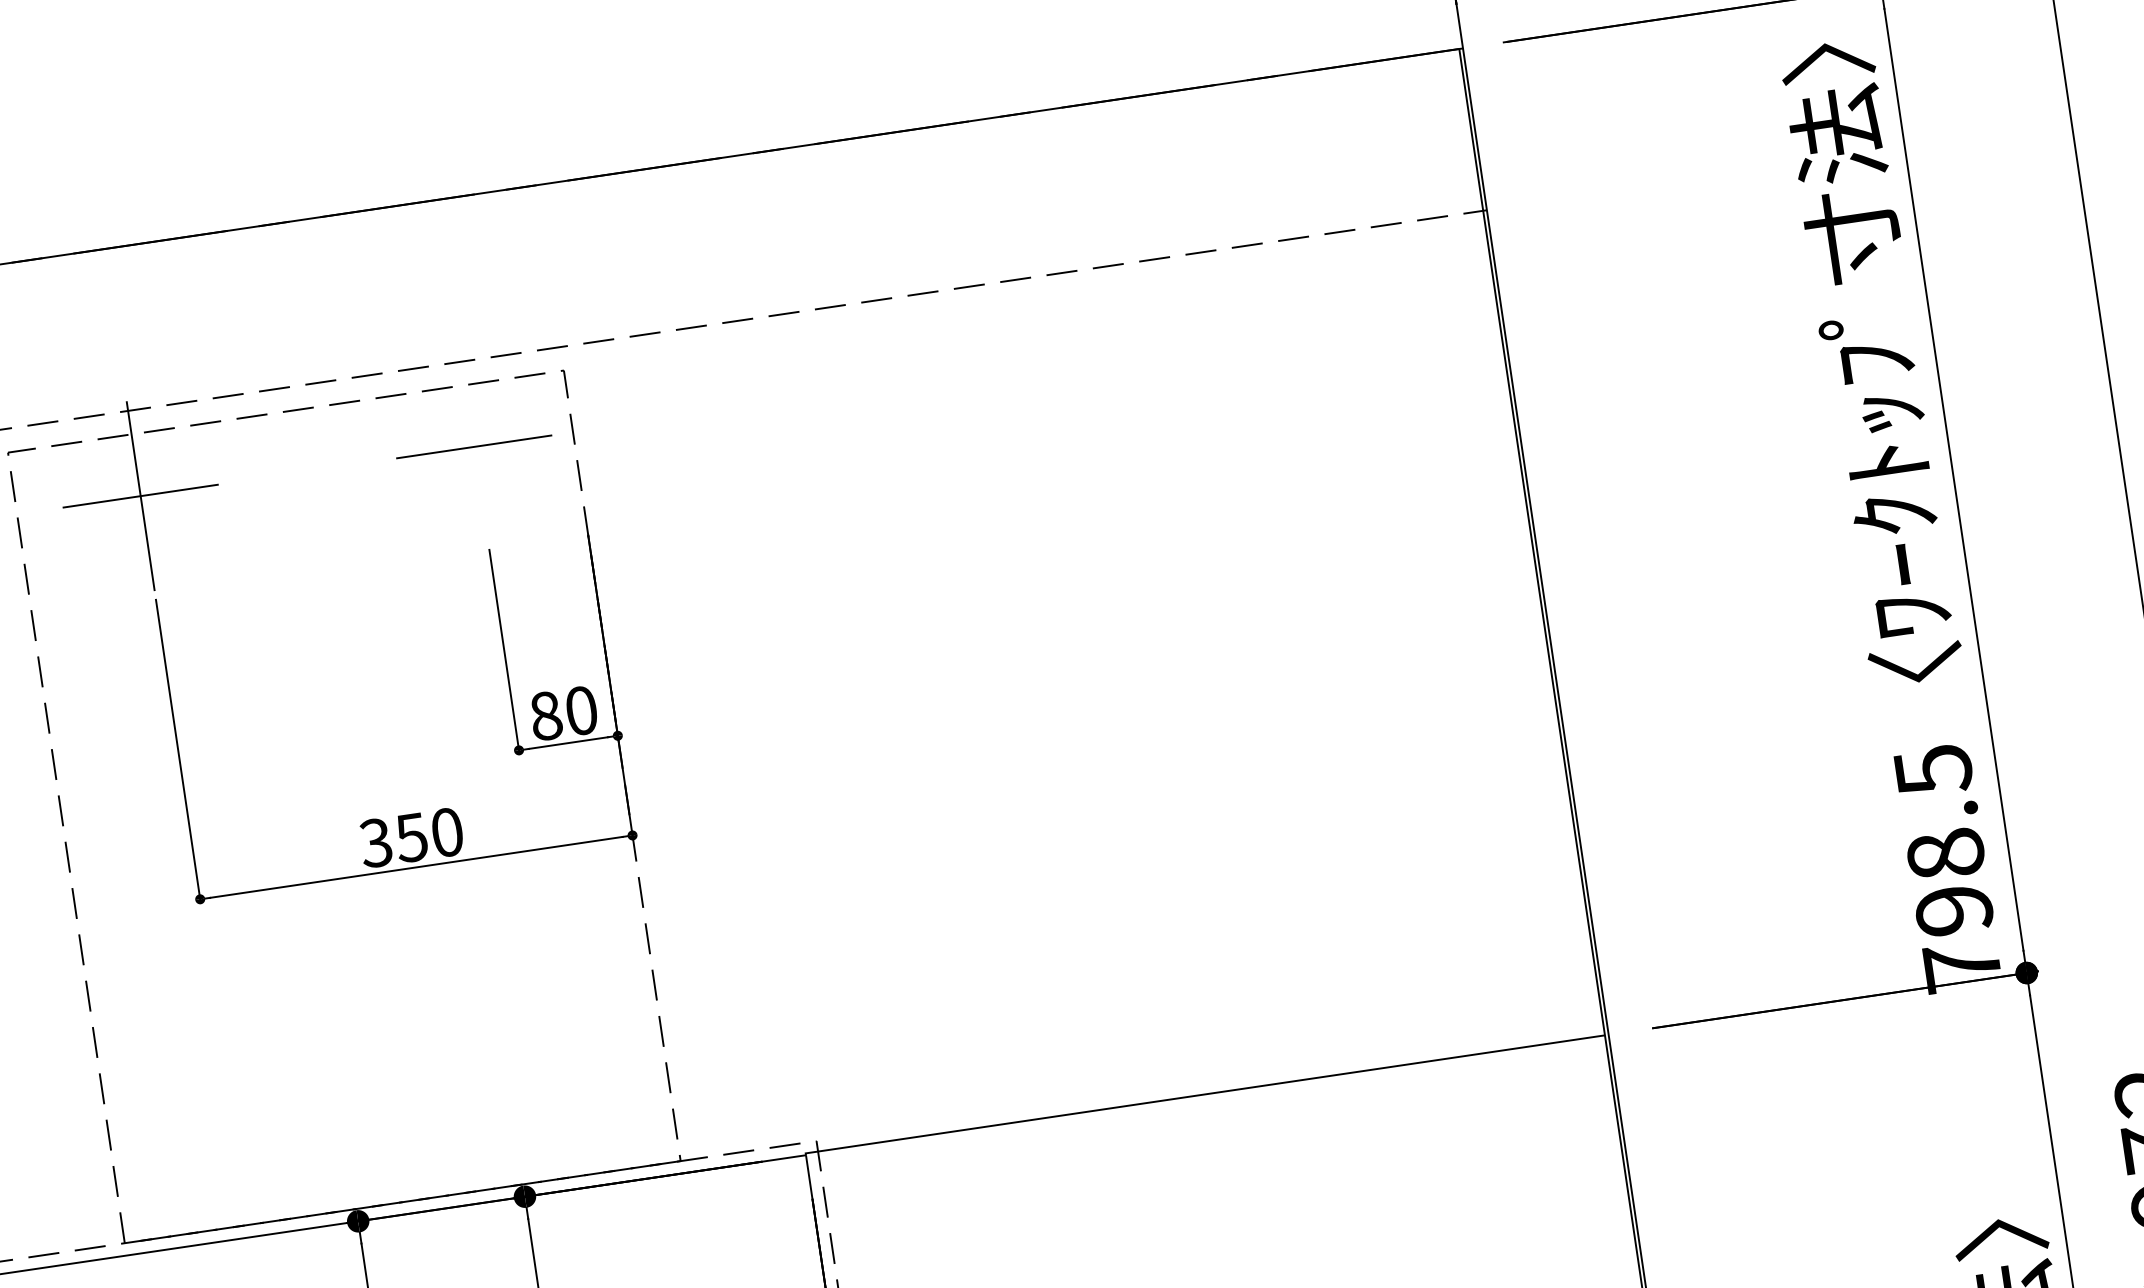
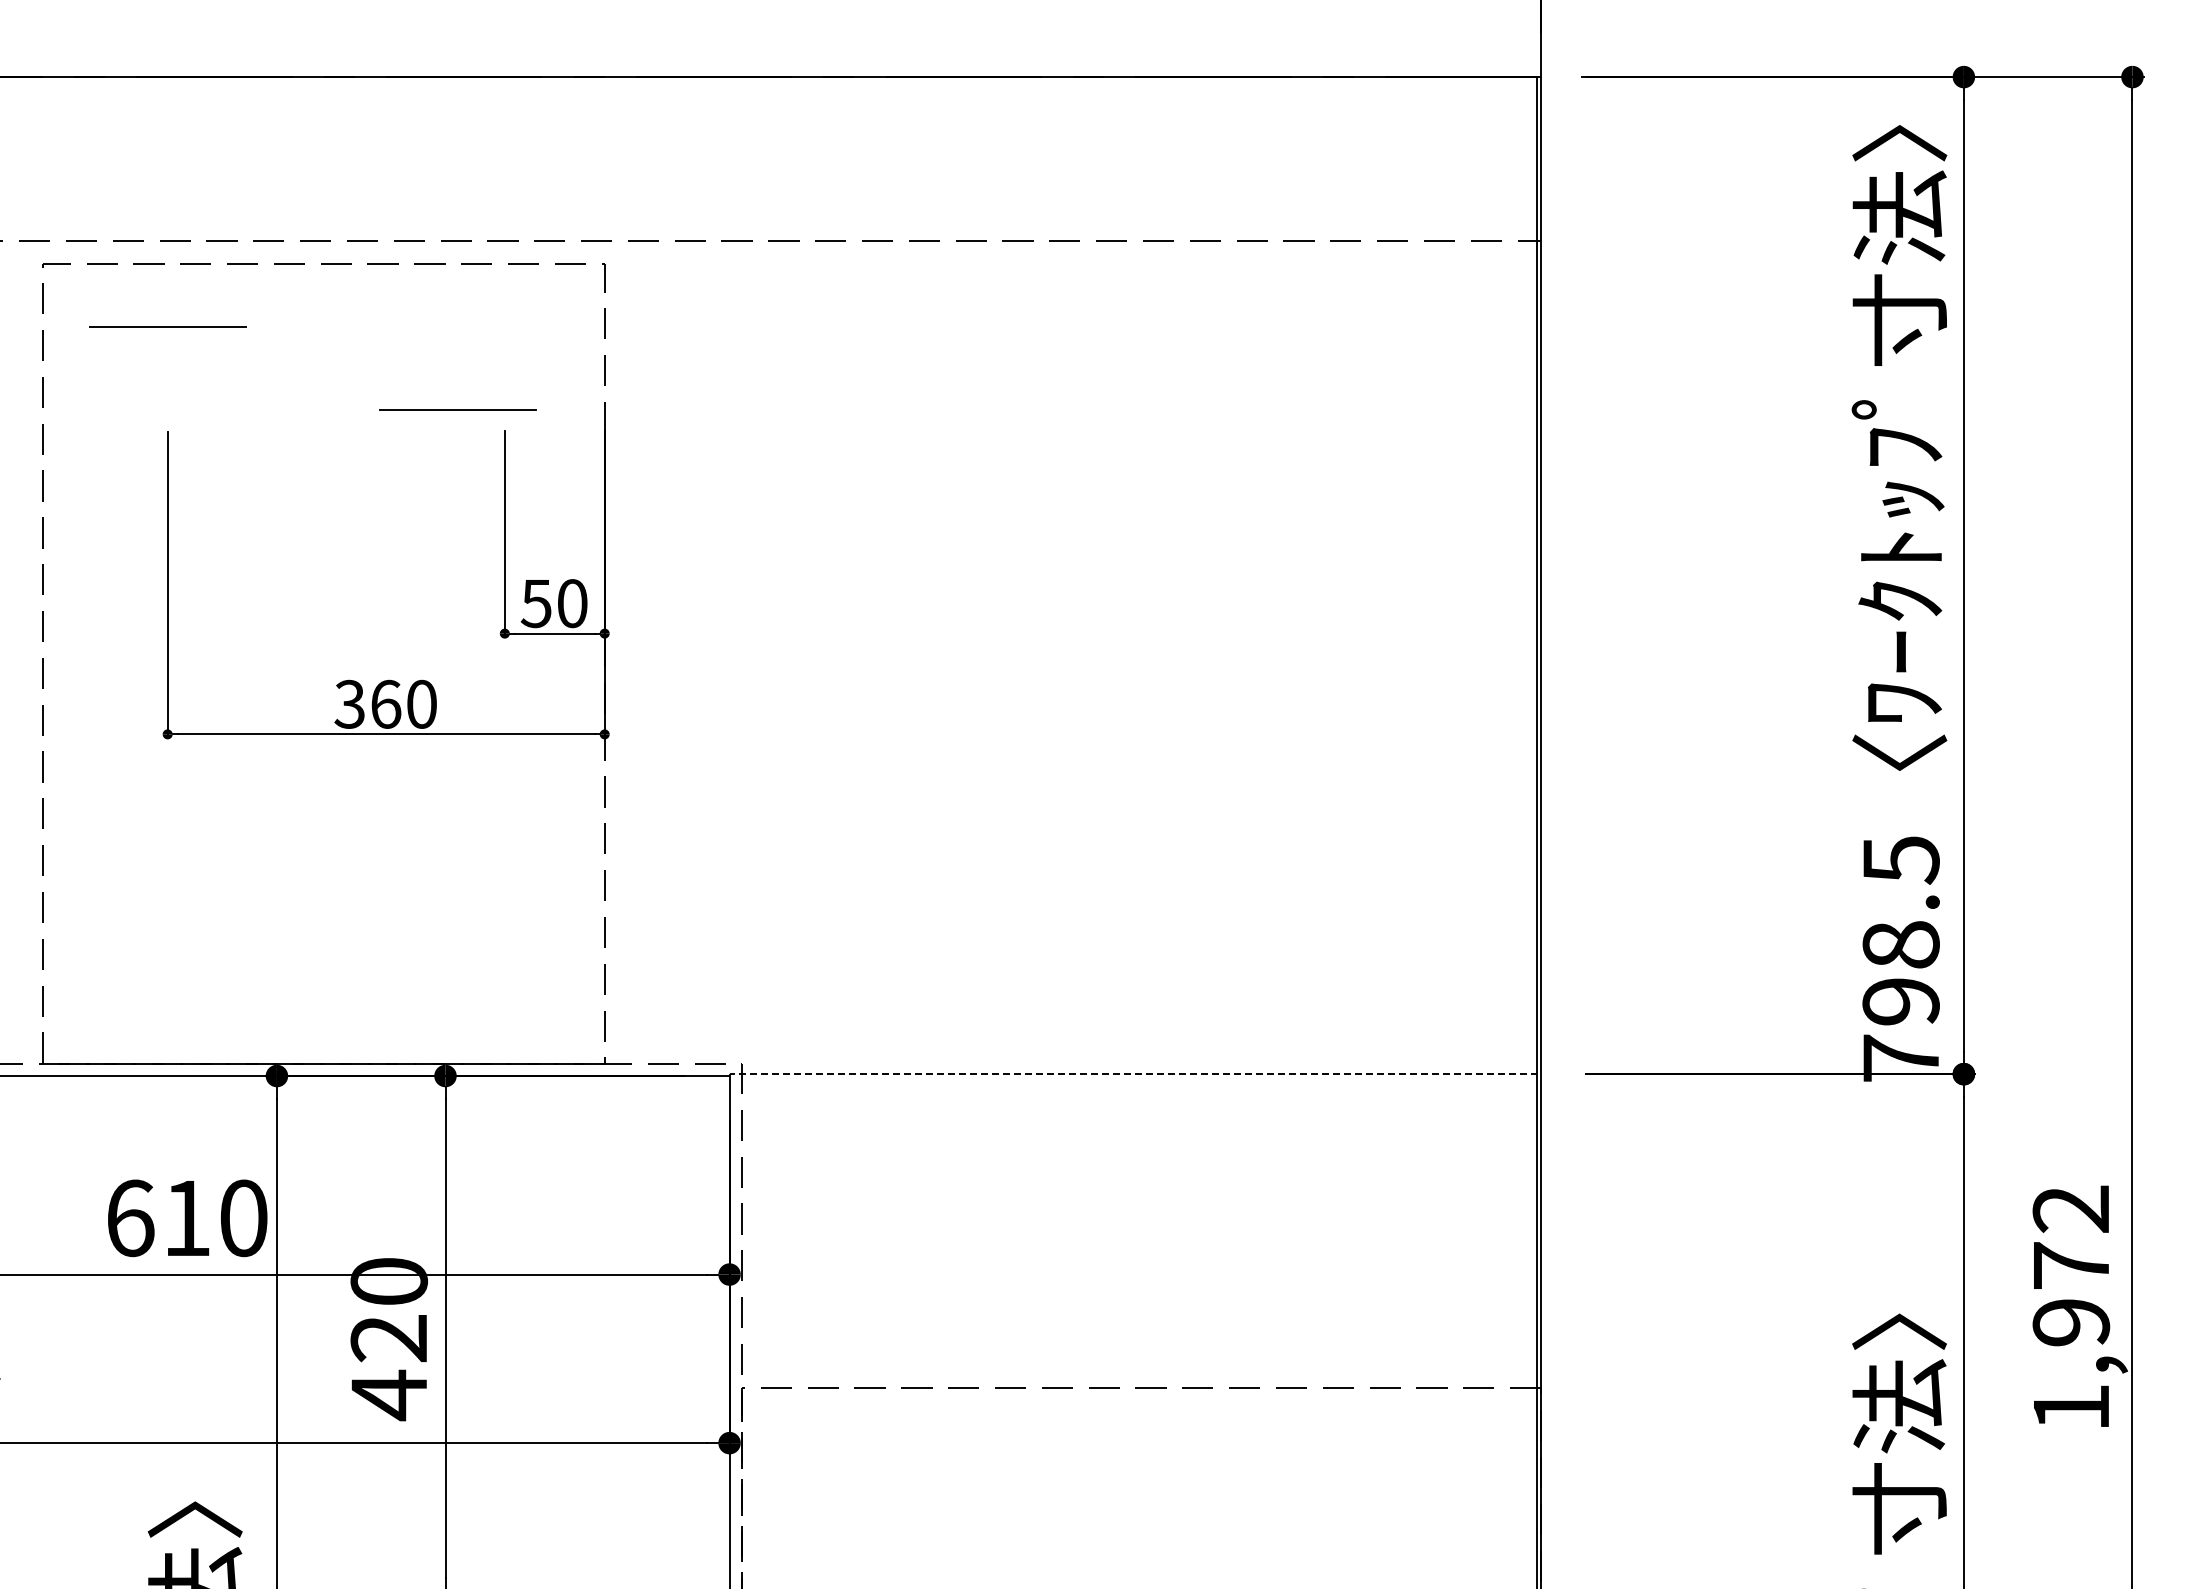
line: (473, 446) -> (457, 409), moved
line: (140, 495) -> (167, 326), removed
text: (544, 716) -> (535, 603), 80 -> 50
text: (411, 836) -> (385, 703), 350 -> 360
line: (1204, 1094) -> (1132, 1074), solid -> dashed

